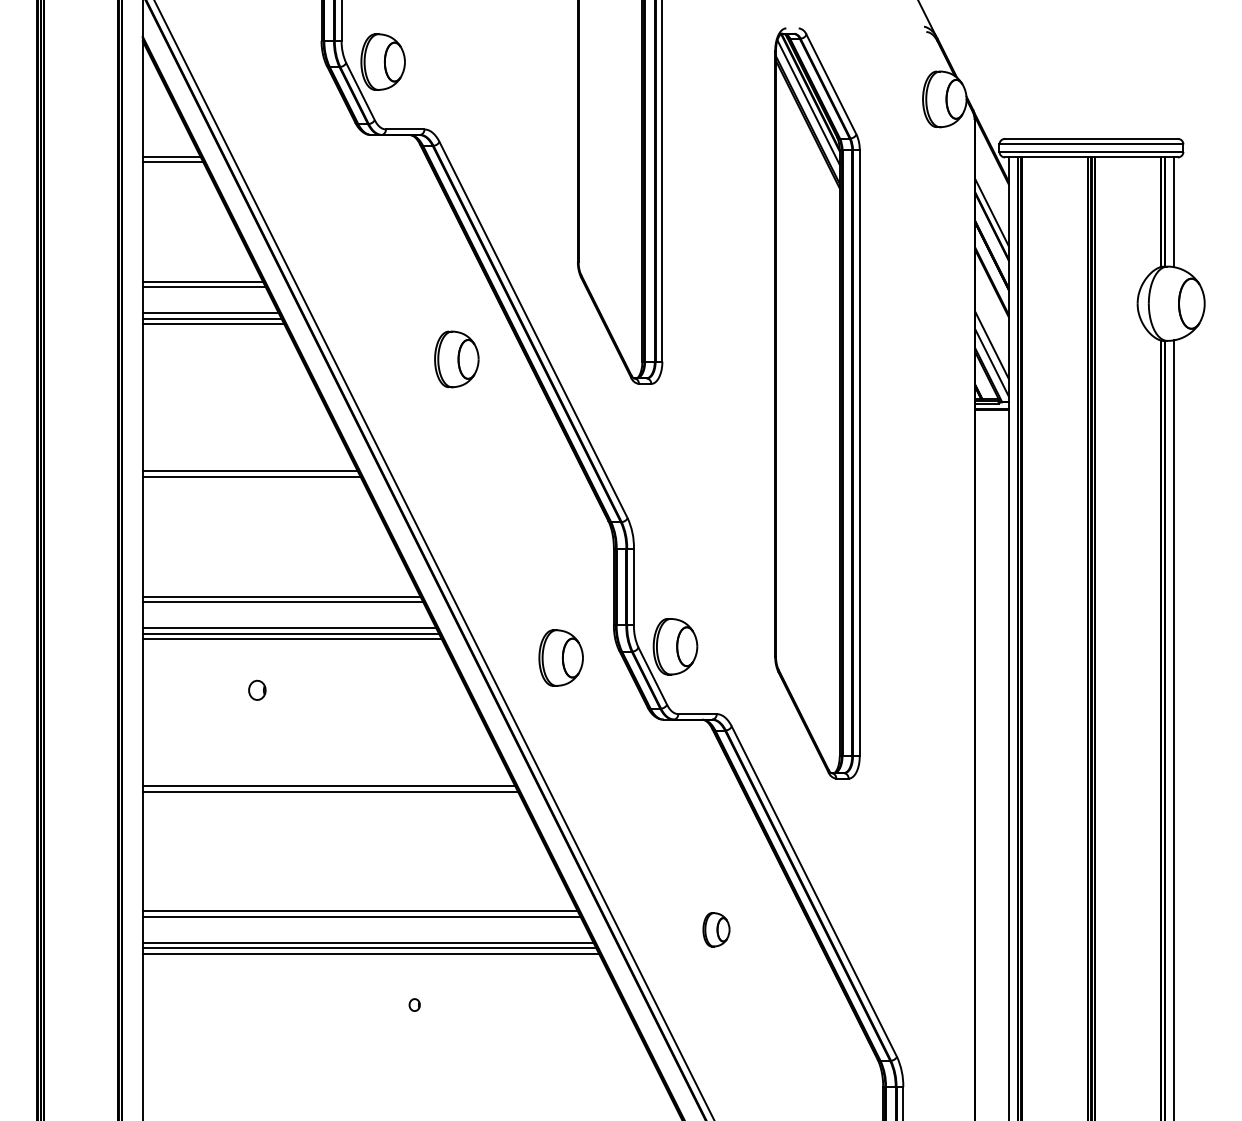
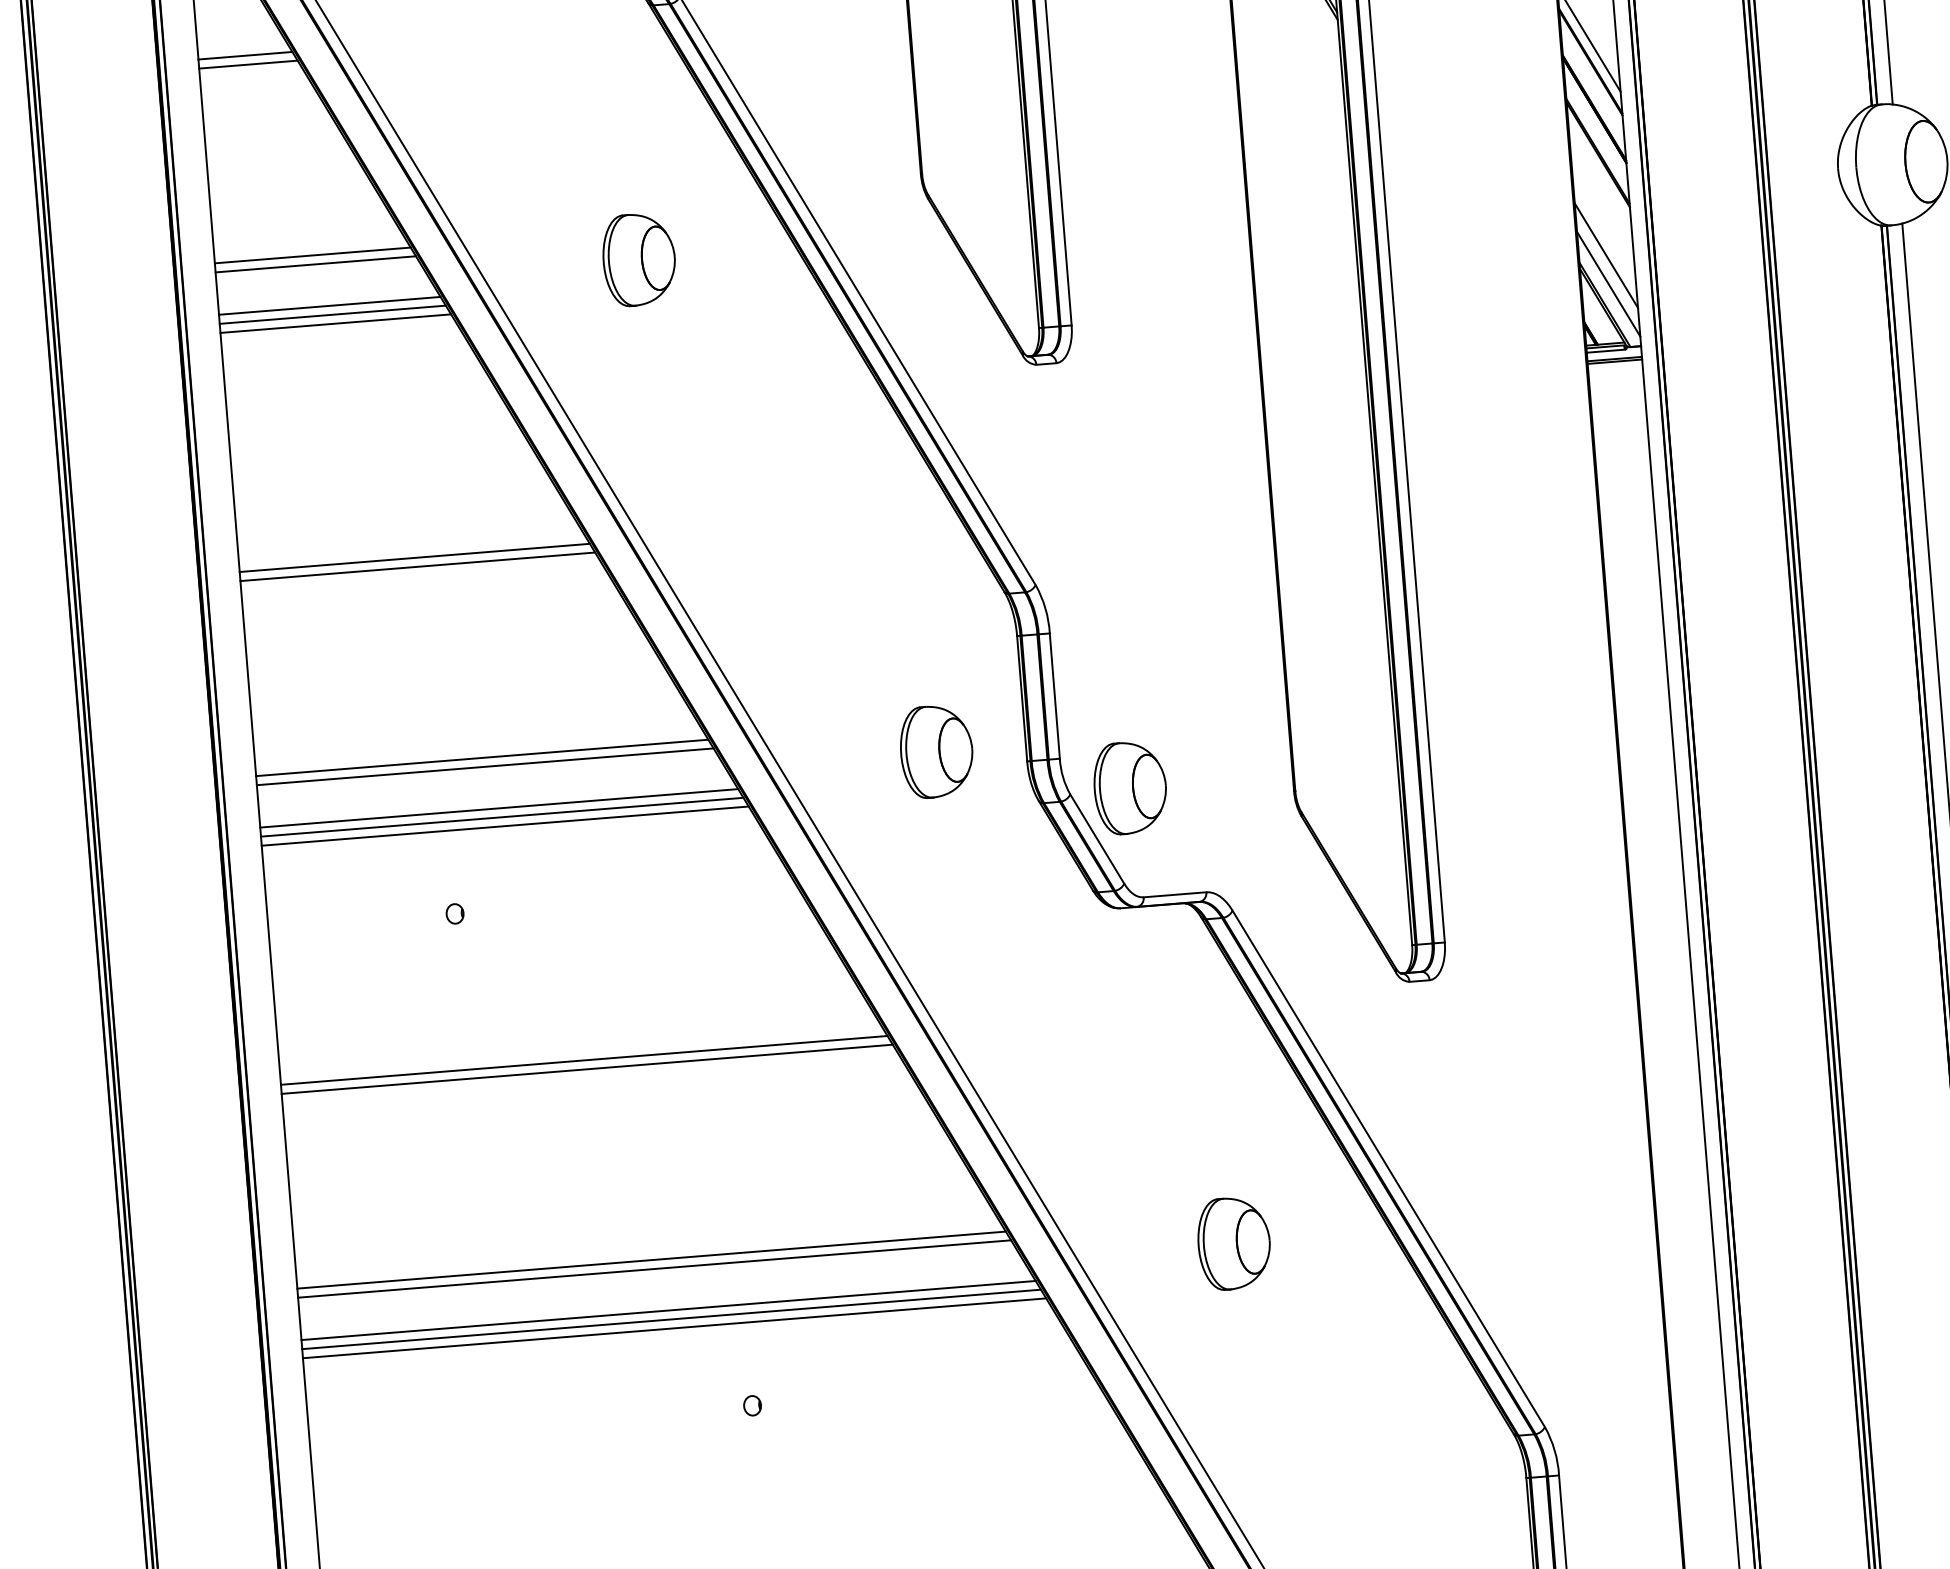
part: (456, 359) -> (638, 259), moved
part: (560, 657) -> (935, 750), moved
part: (257, 690) -> (455, 914), size x0.62
part: (716, 929) -> (1234, 1243), size x1.67

